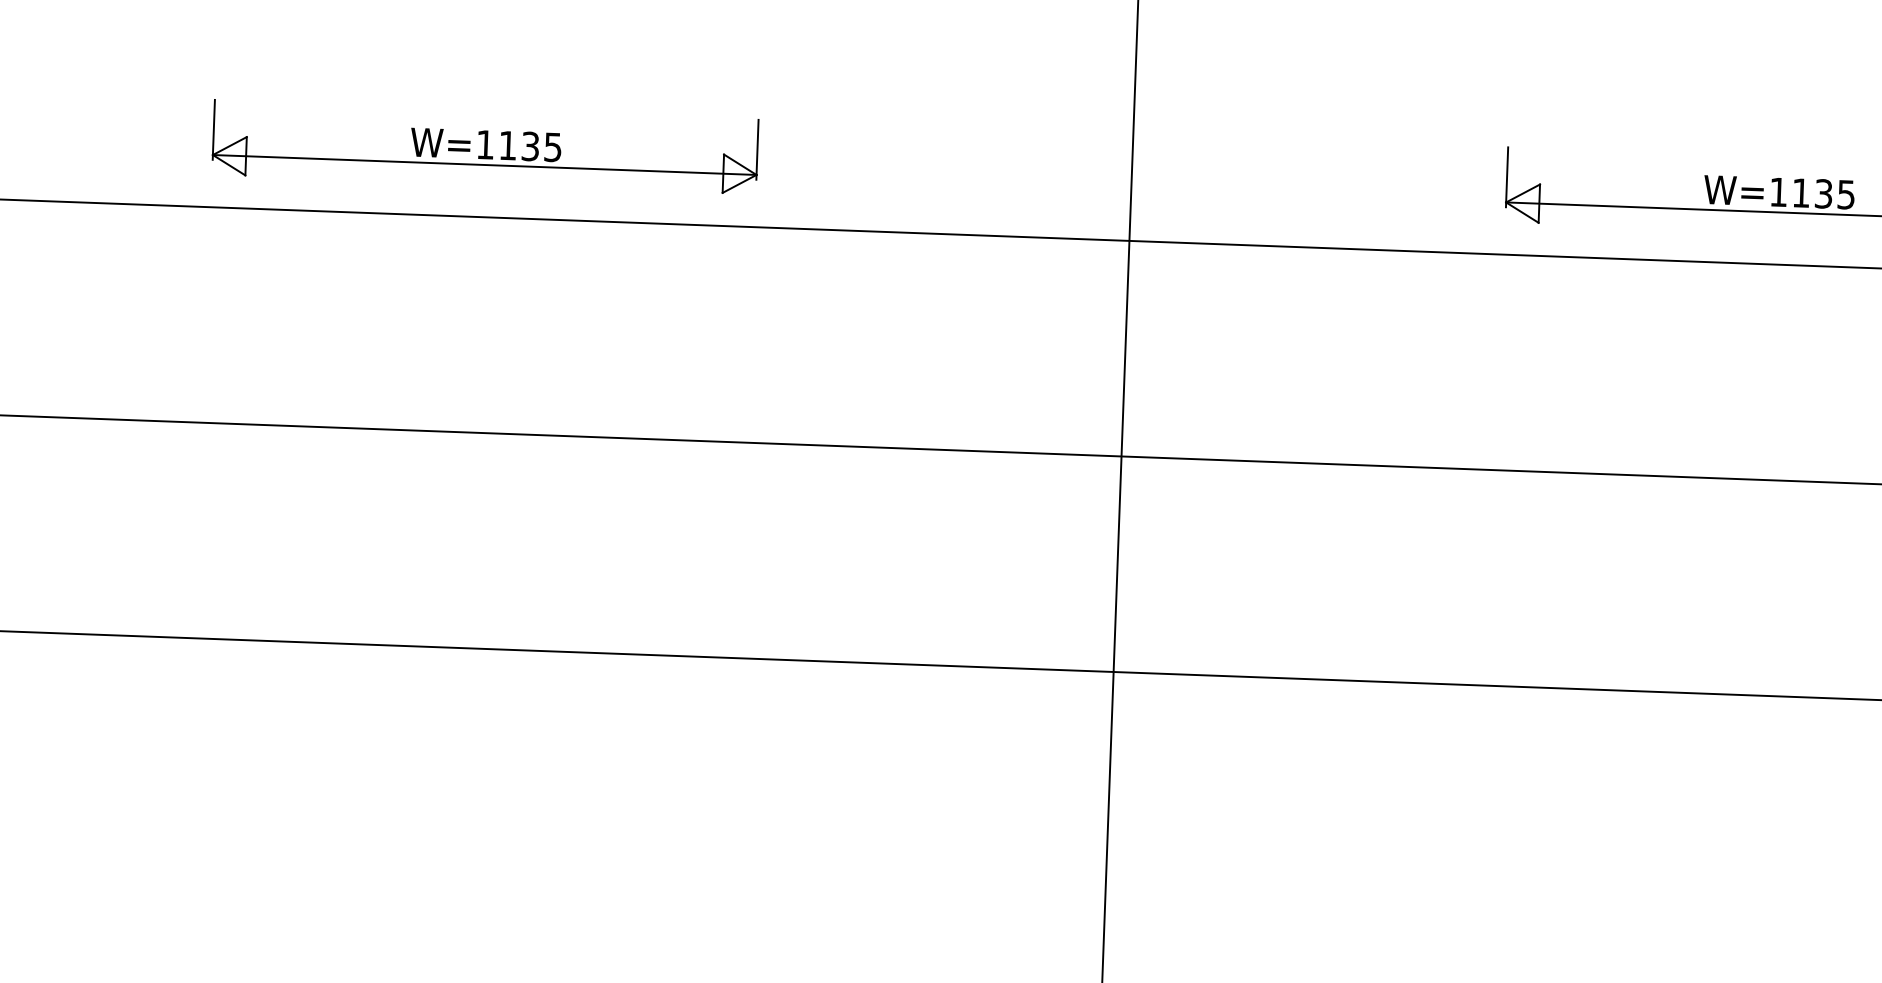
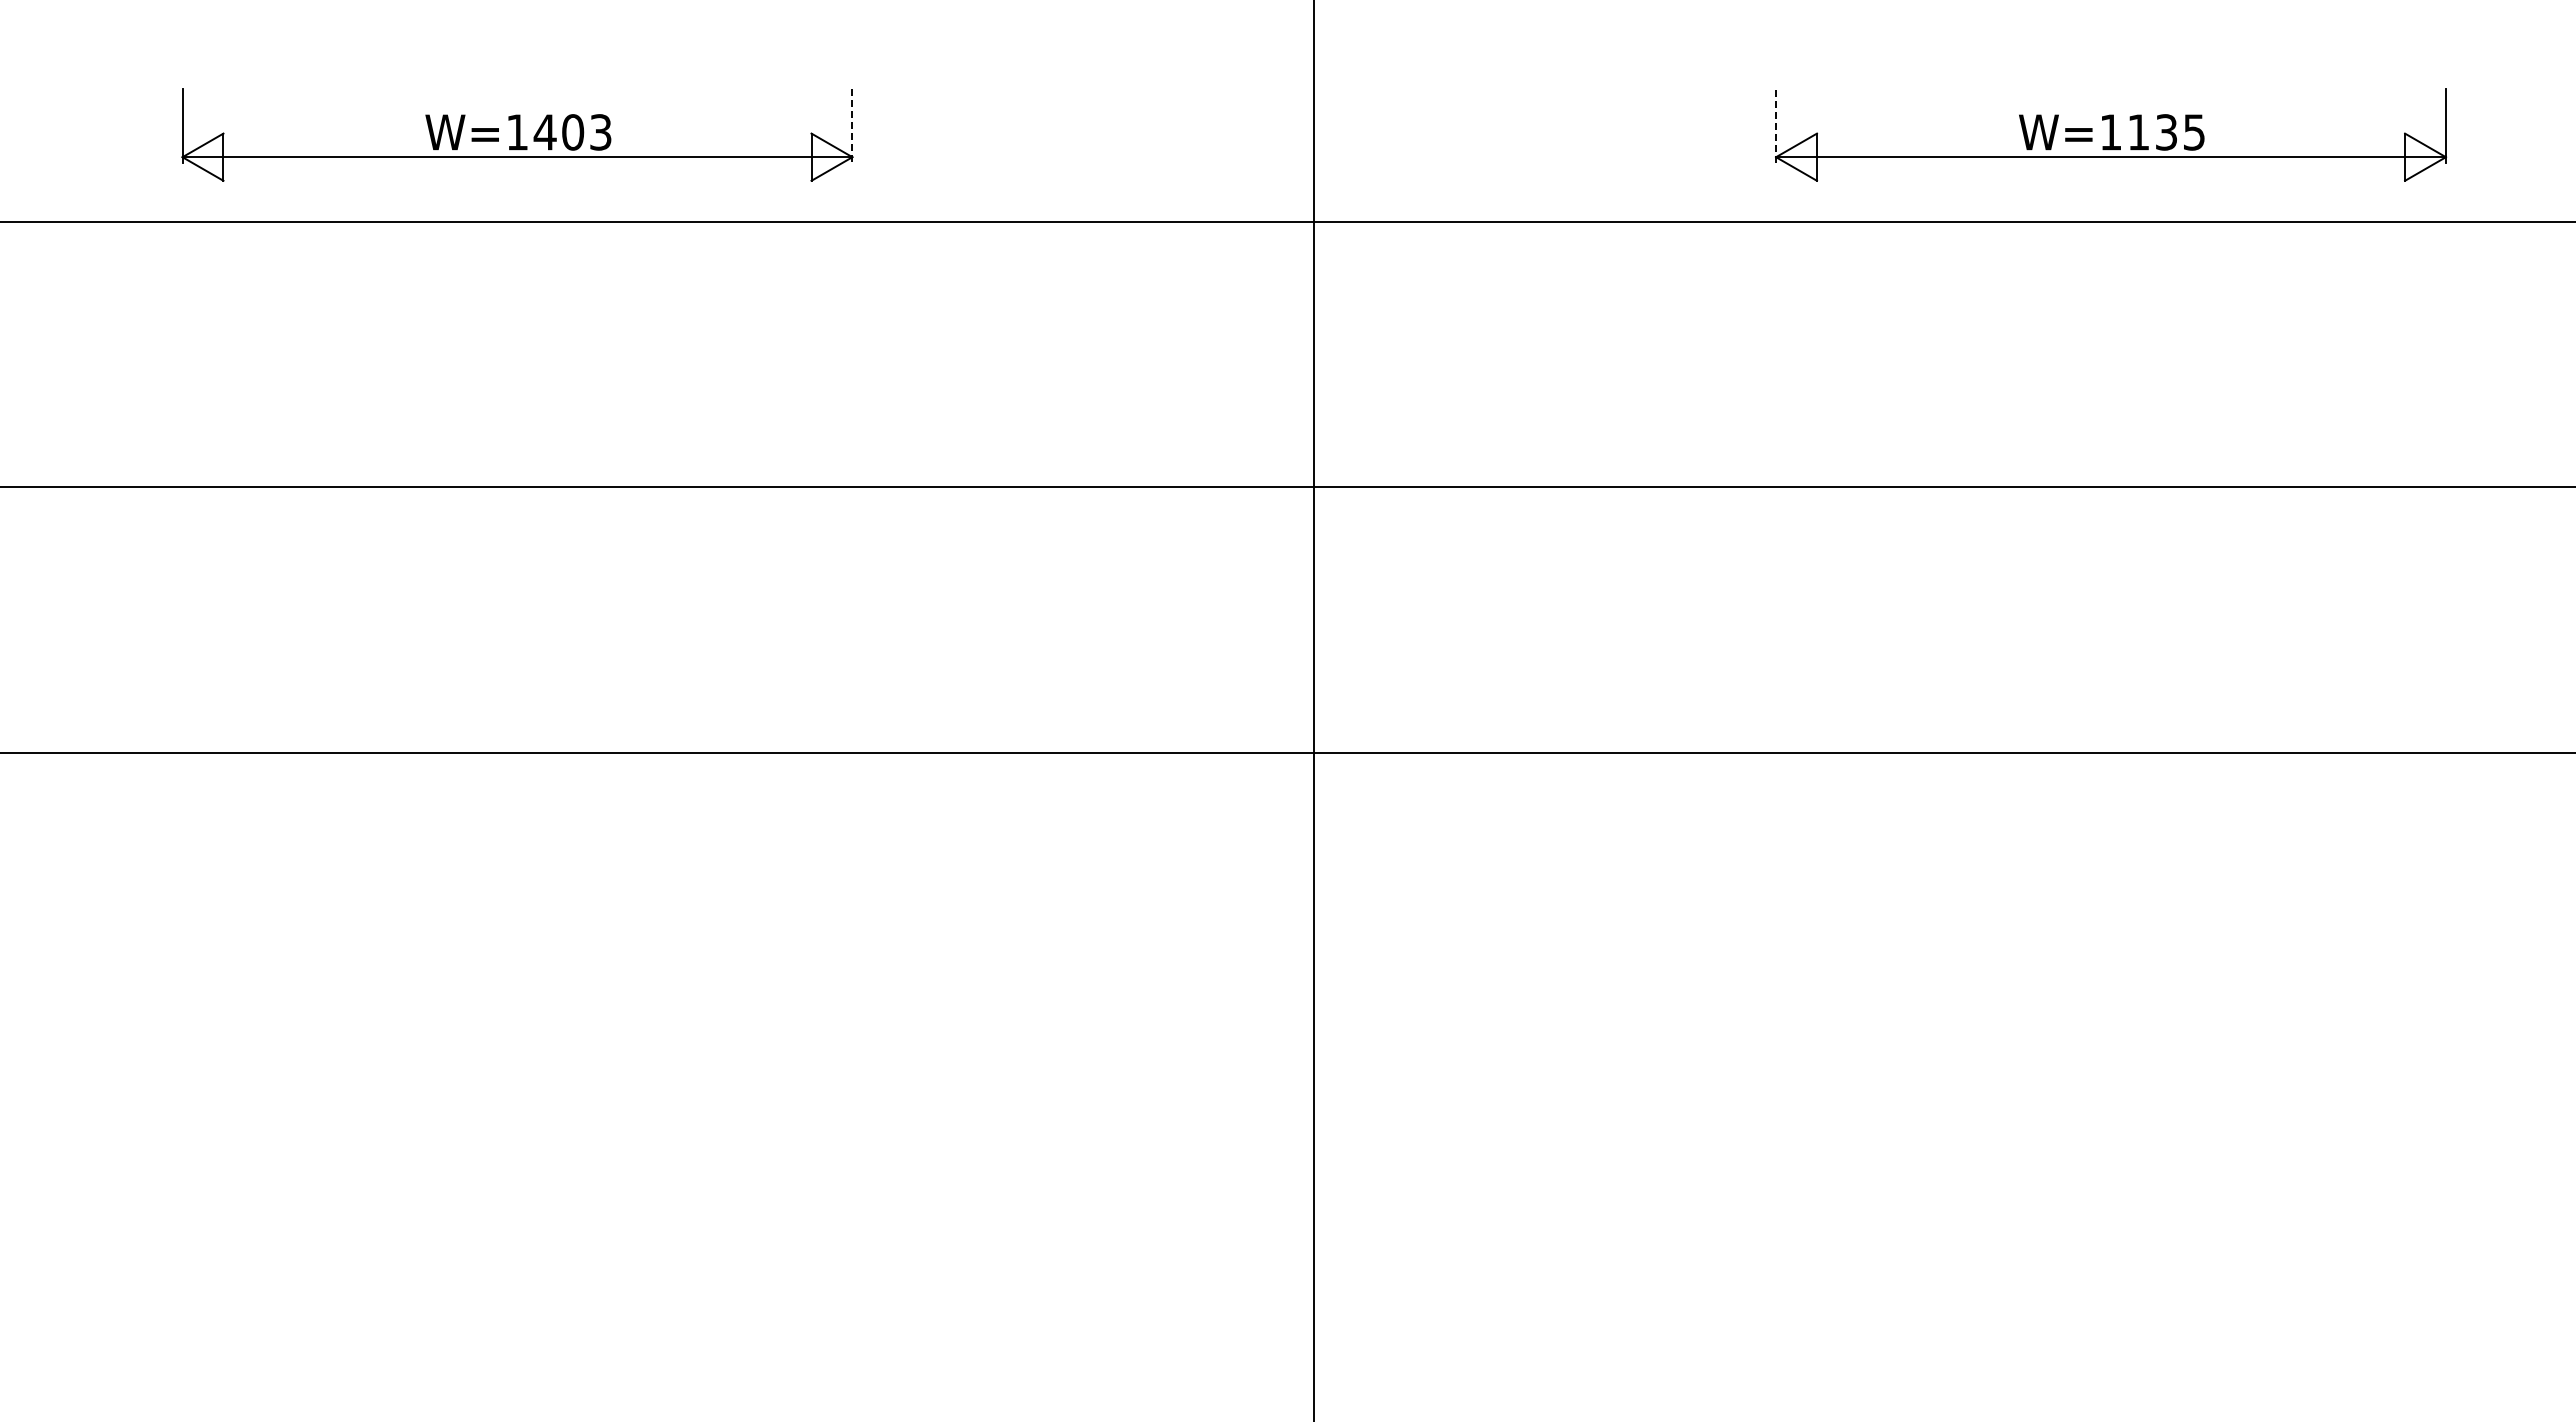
text: (530, 146) -> (572, 132), W=1135 -> W=1403
line: (757, 150) -> (852, 126), solid -> dashed
line: (1507, 177) -> (1776, 126), solid -> dashed

